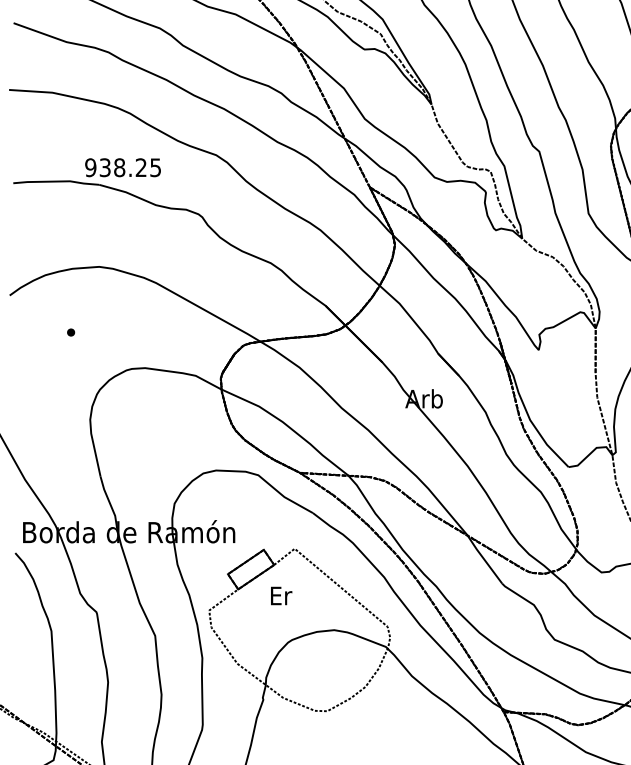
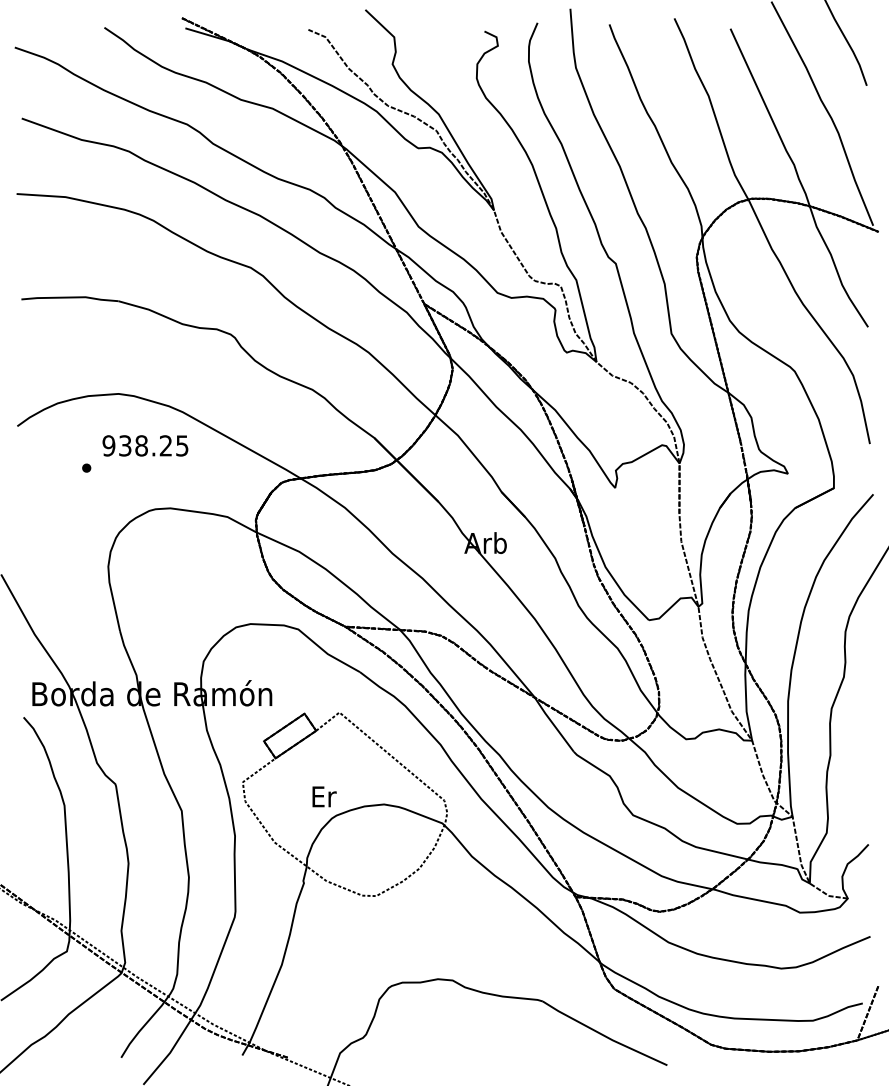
text: (123, 167) -> (145, 445), moved
text: (281, 595) -> (324, 796), moved

